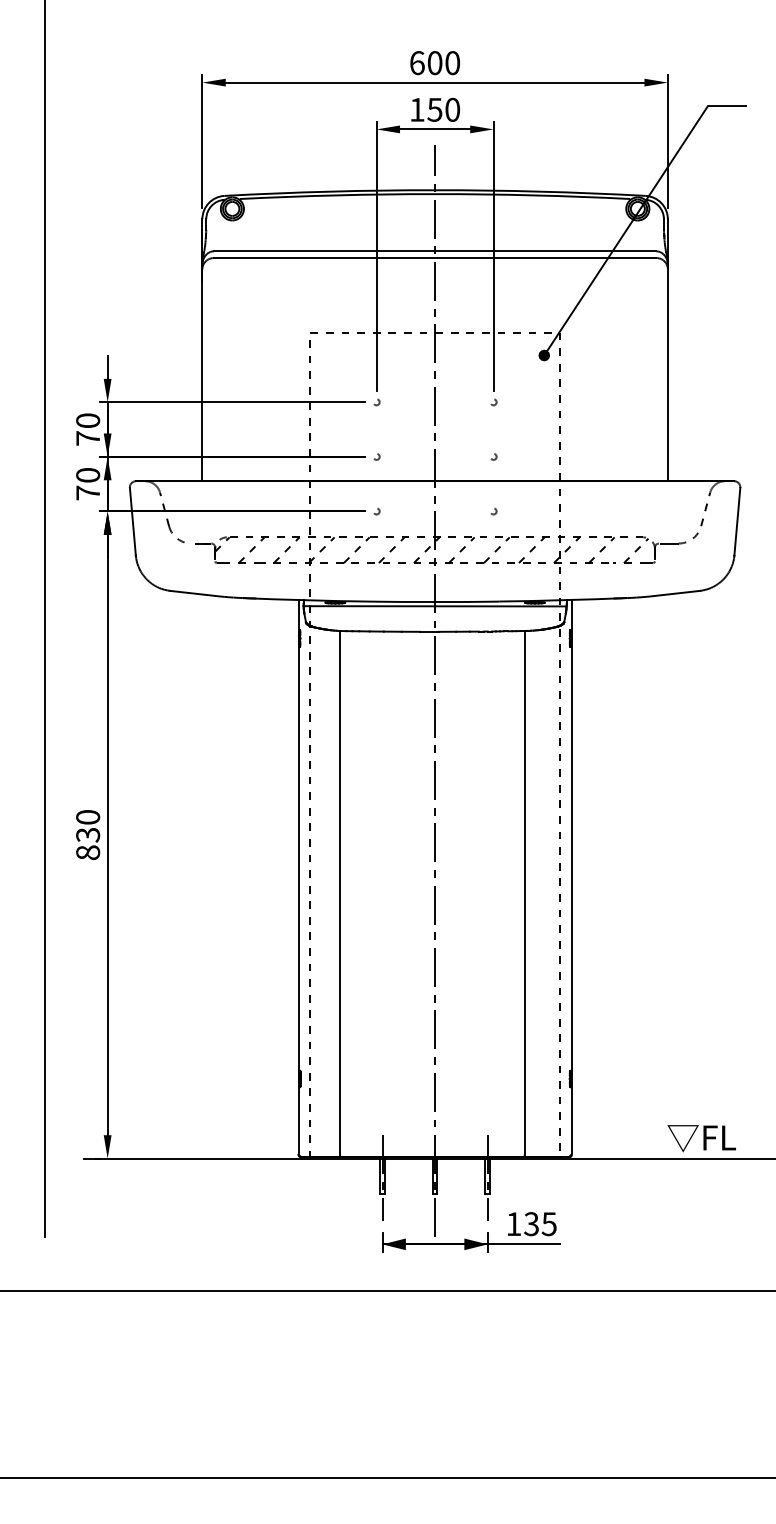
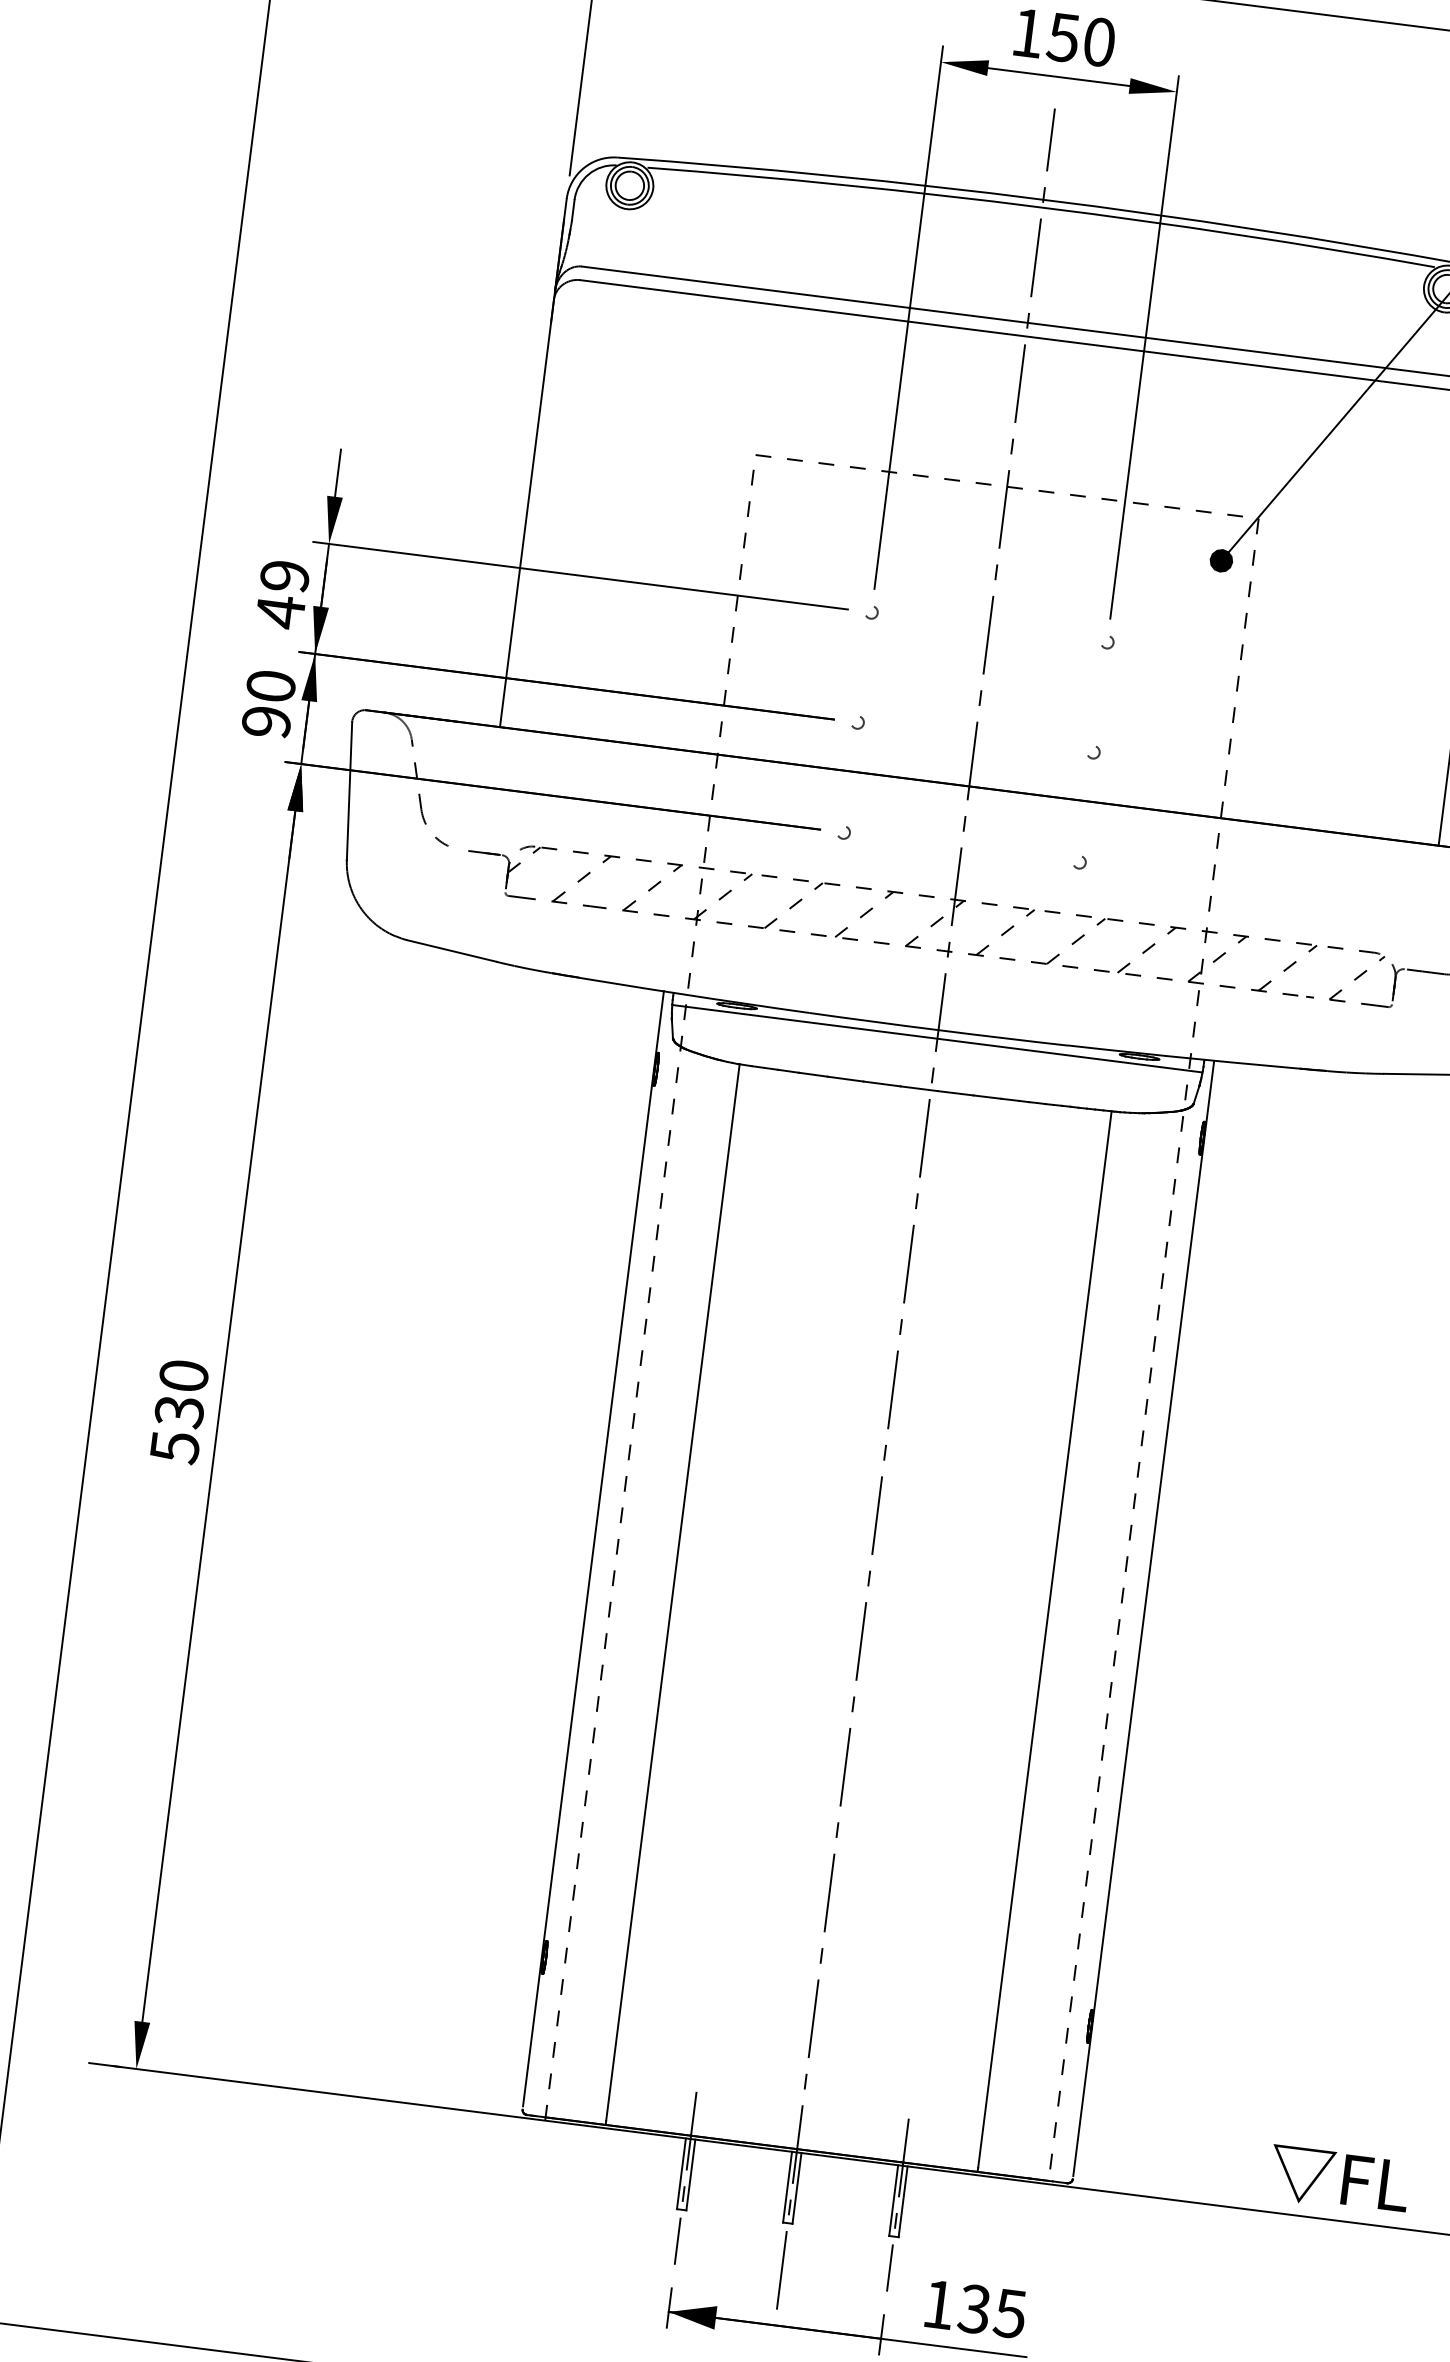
text: (88, 429) -> (283, 593), 70 -> 49
text: (88, 492) -> (267, 720), 70 -> 90
text: (88, 852) -> (175, 1446), 830 -> 530
fill: (475, 1244) -> (856, 2335), removed

